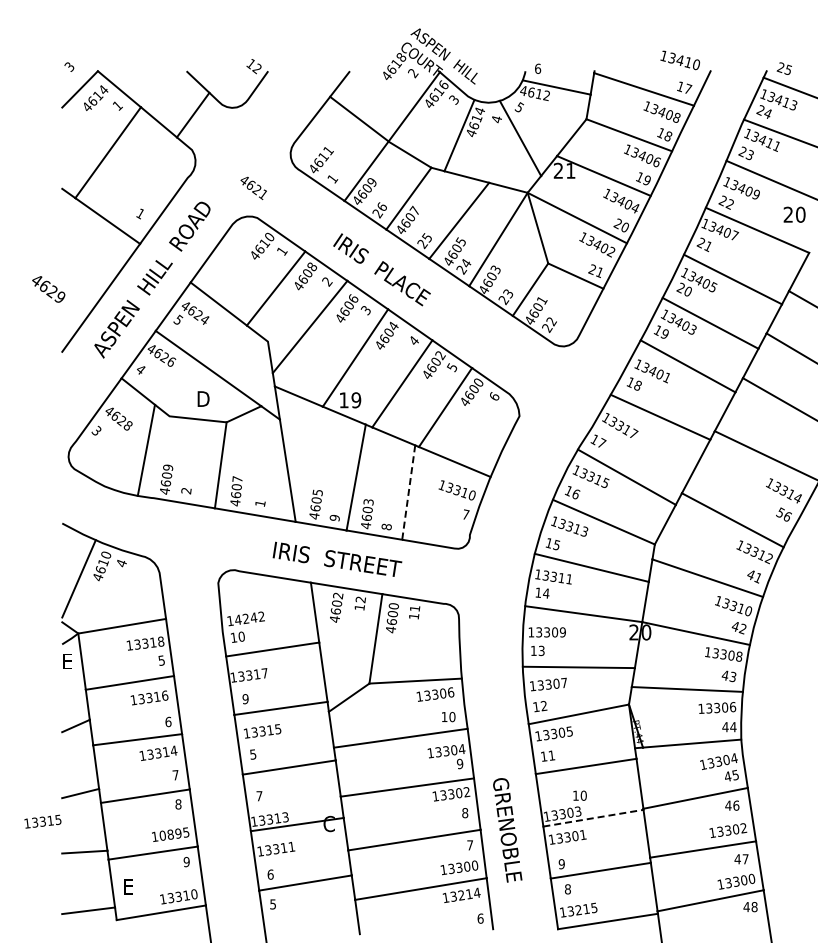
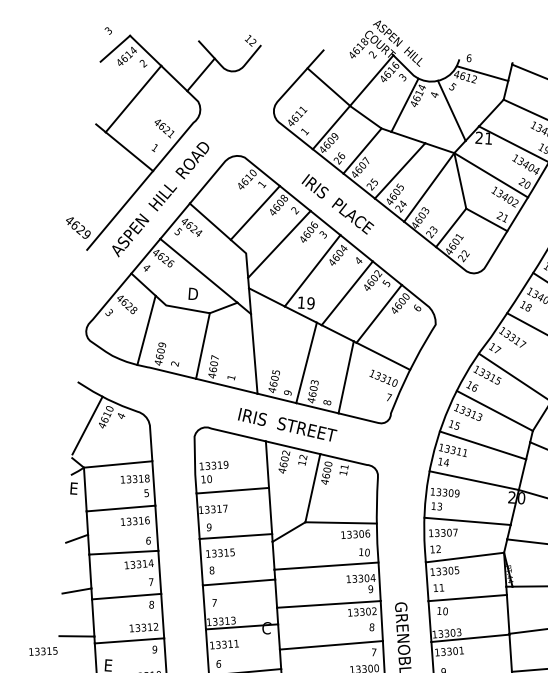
text: (116, 106) -> (142, 63), 1 -> 2
text: (253, 187) -> (164, 128), moved
text: (48, 289) -> (78, 228), moved
line: (408, 492) -> (346, 377), dashed -> solid
text: (249, 618) -> (216, 465), 14242 -> 13319
text: (253, 754) -> (212, 570), 5 -> 8
text: (579, 795) -> (442, 610), moved
line: (593, 818) -> (470, 638), dashed -> solid
text: (42, 821) -> (43, 651), moved
text: (174, 833) -> (147, 626), 10895 -> 13312

